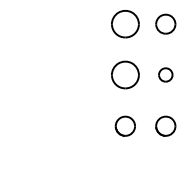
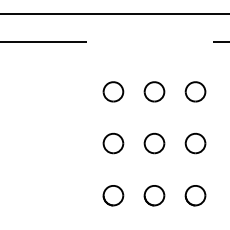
part: (125, 23) -> (113, 91), size x0.71
part: (125, 74) -> (113, 143), size x0.71
part: (165, 74) -> (154, 143), size x1.43

